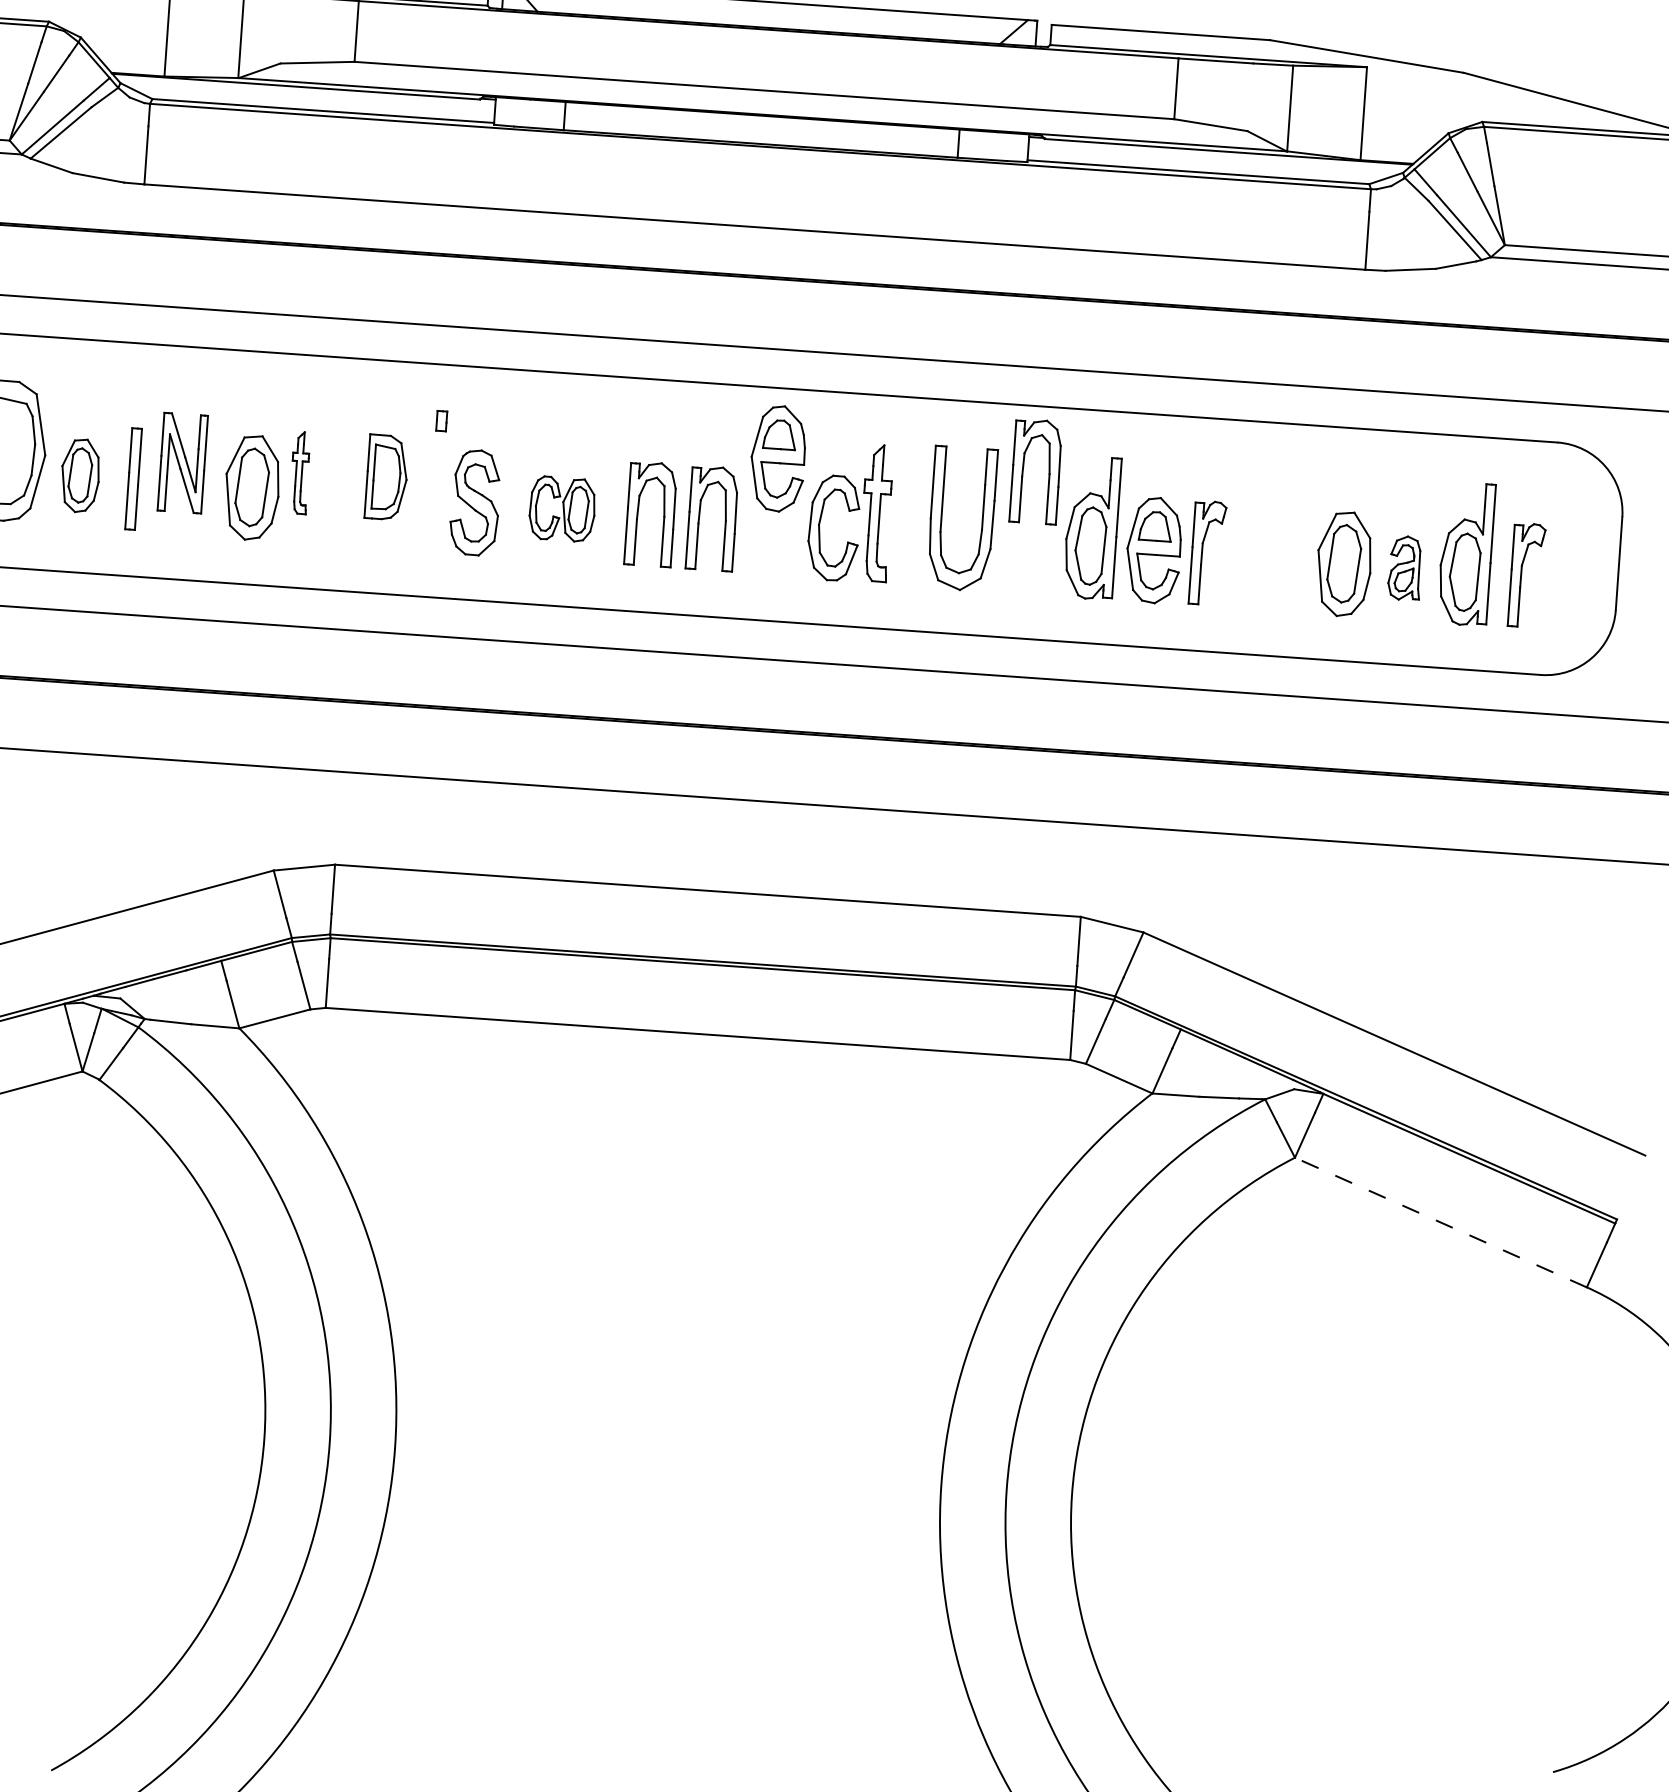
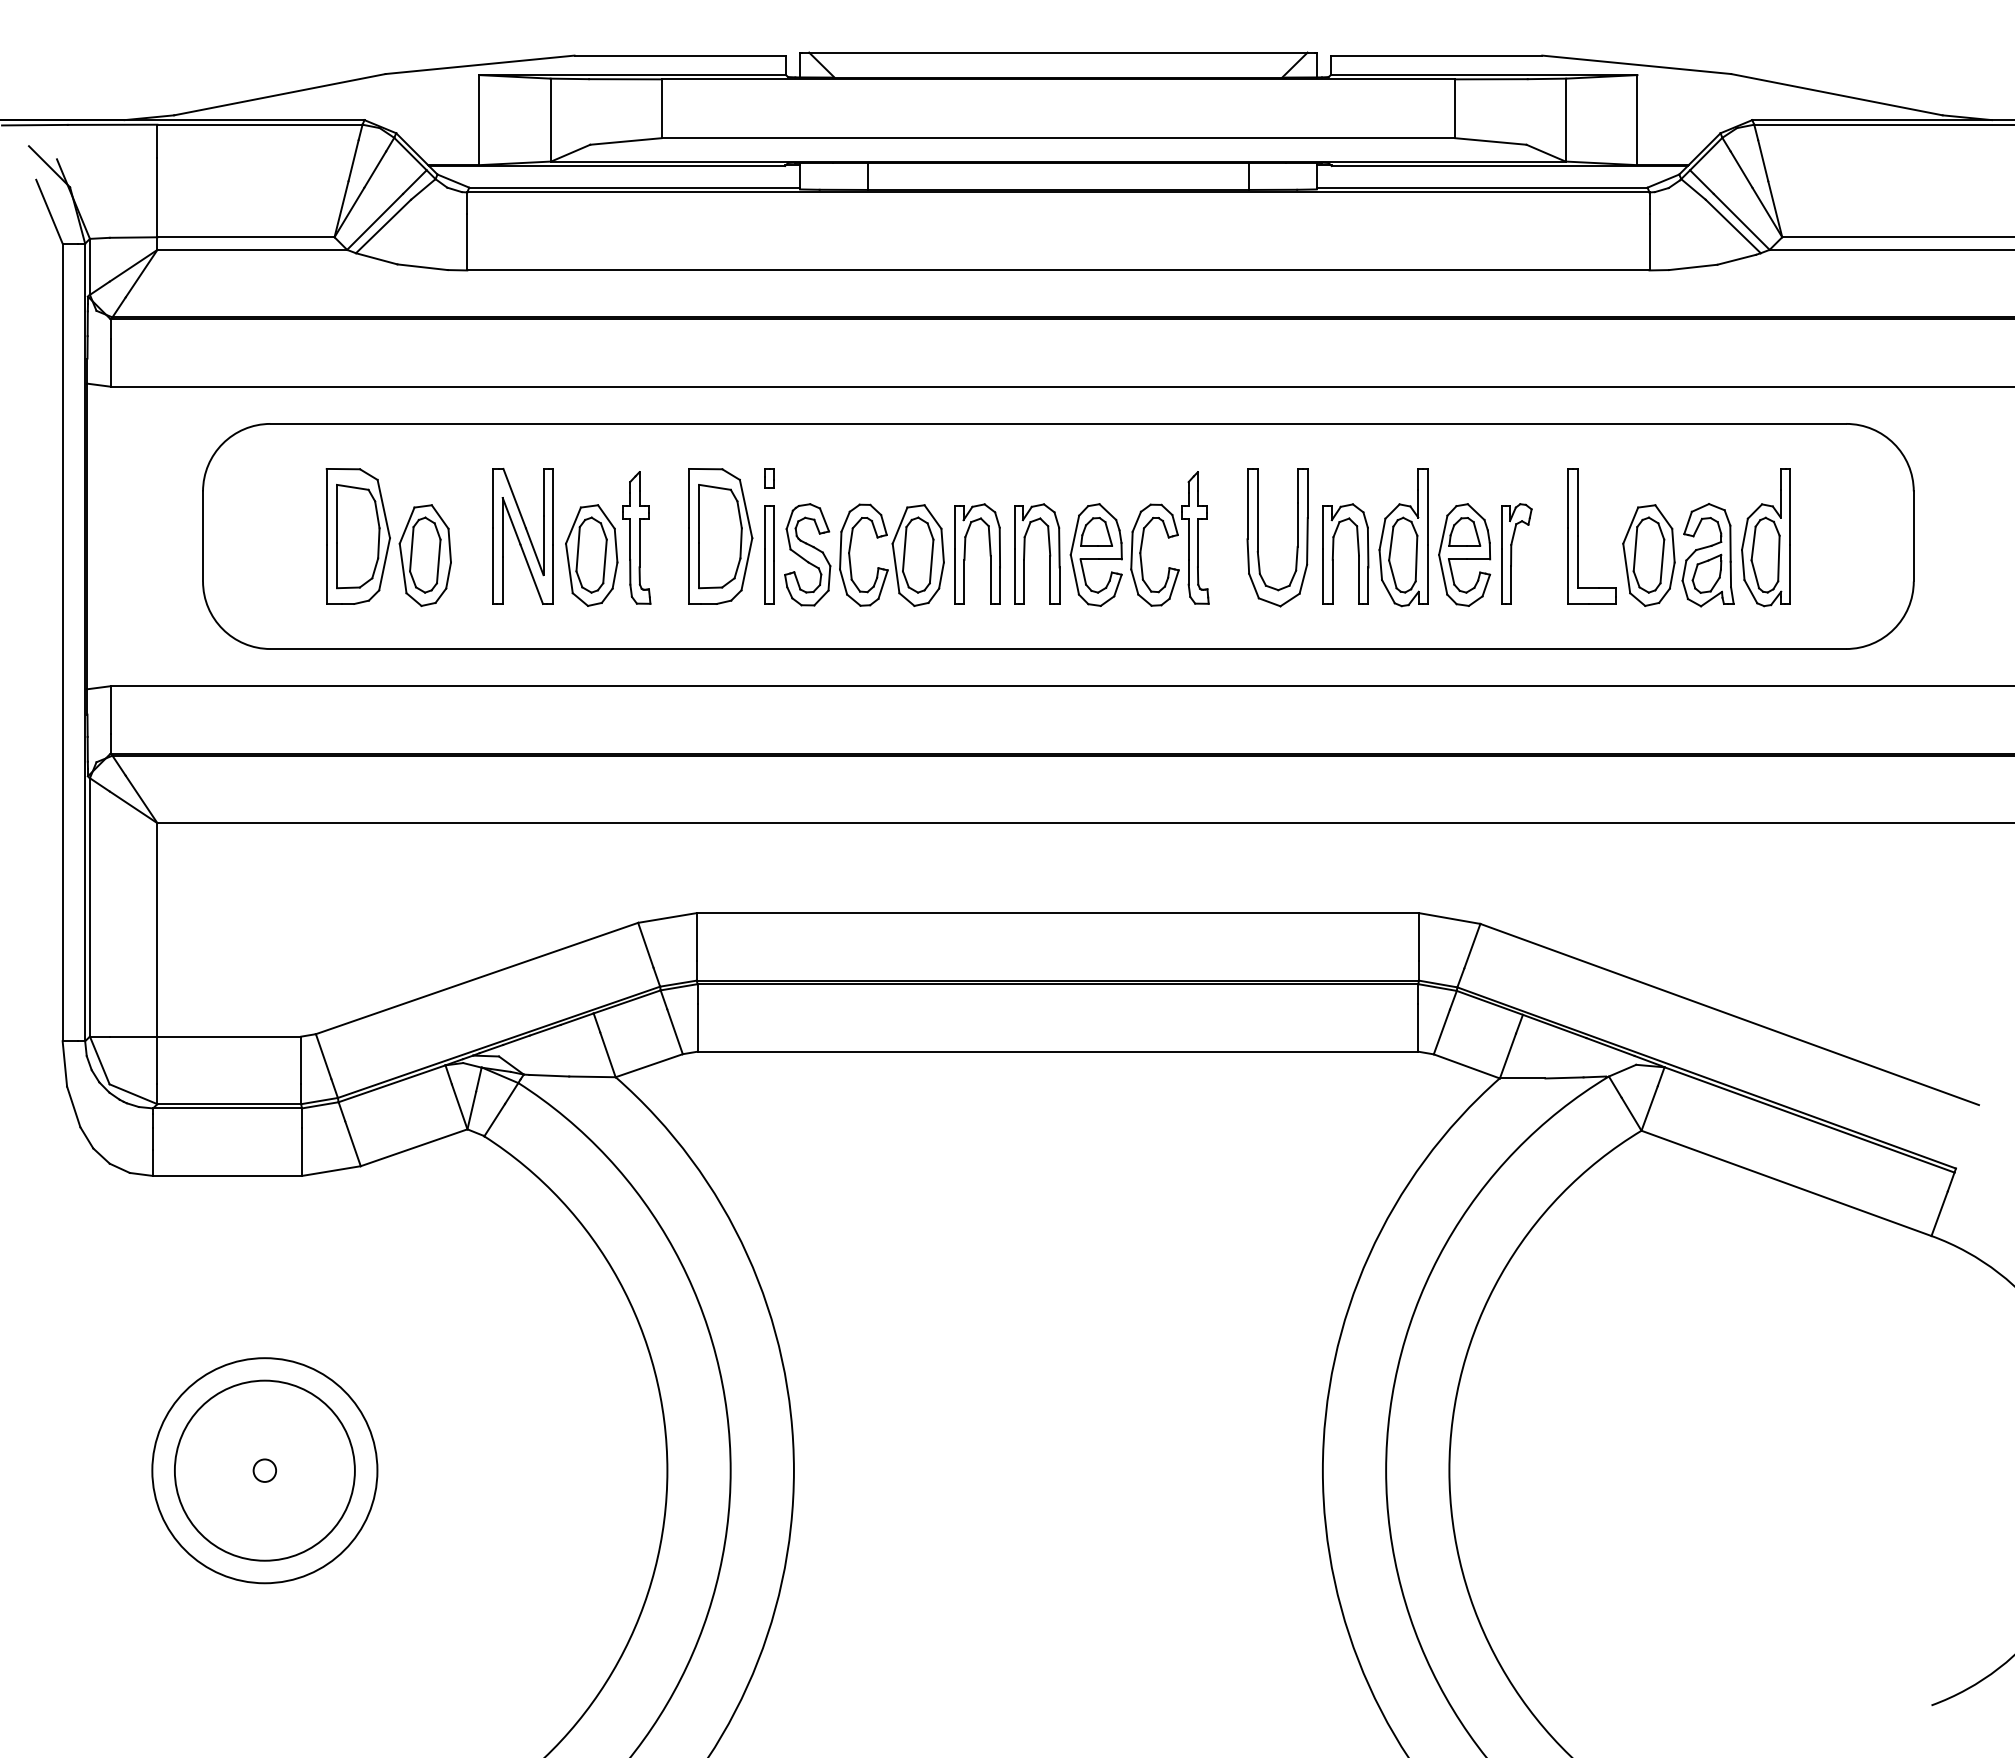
part: (777, 458) -> (1095, 554), moved
part: (182, 463) -> (522, 536), size x1.43
part: (1023, 470) -> (1333, 553), moved
part: (299, 472) -> (636, 537), size x1.67
part: (79, 475) -> (424, 555), size x1.43
part: (386, 477) -> (720, 536), size x1.67
part: (133, 478) -> (769, 554), moved
part: (561, 508) -> (891, 554), size x1.67
part: (1272, 539) -> (1578, 536), added
part: (1404, 568) -> (1707, 555), size x1.67
part: (1526, 574) -> (1825, 553), removed
line: (1440, 1222) -> (1786, 1183), dashed -> solid

